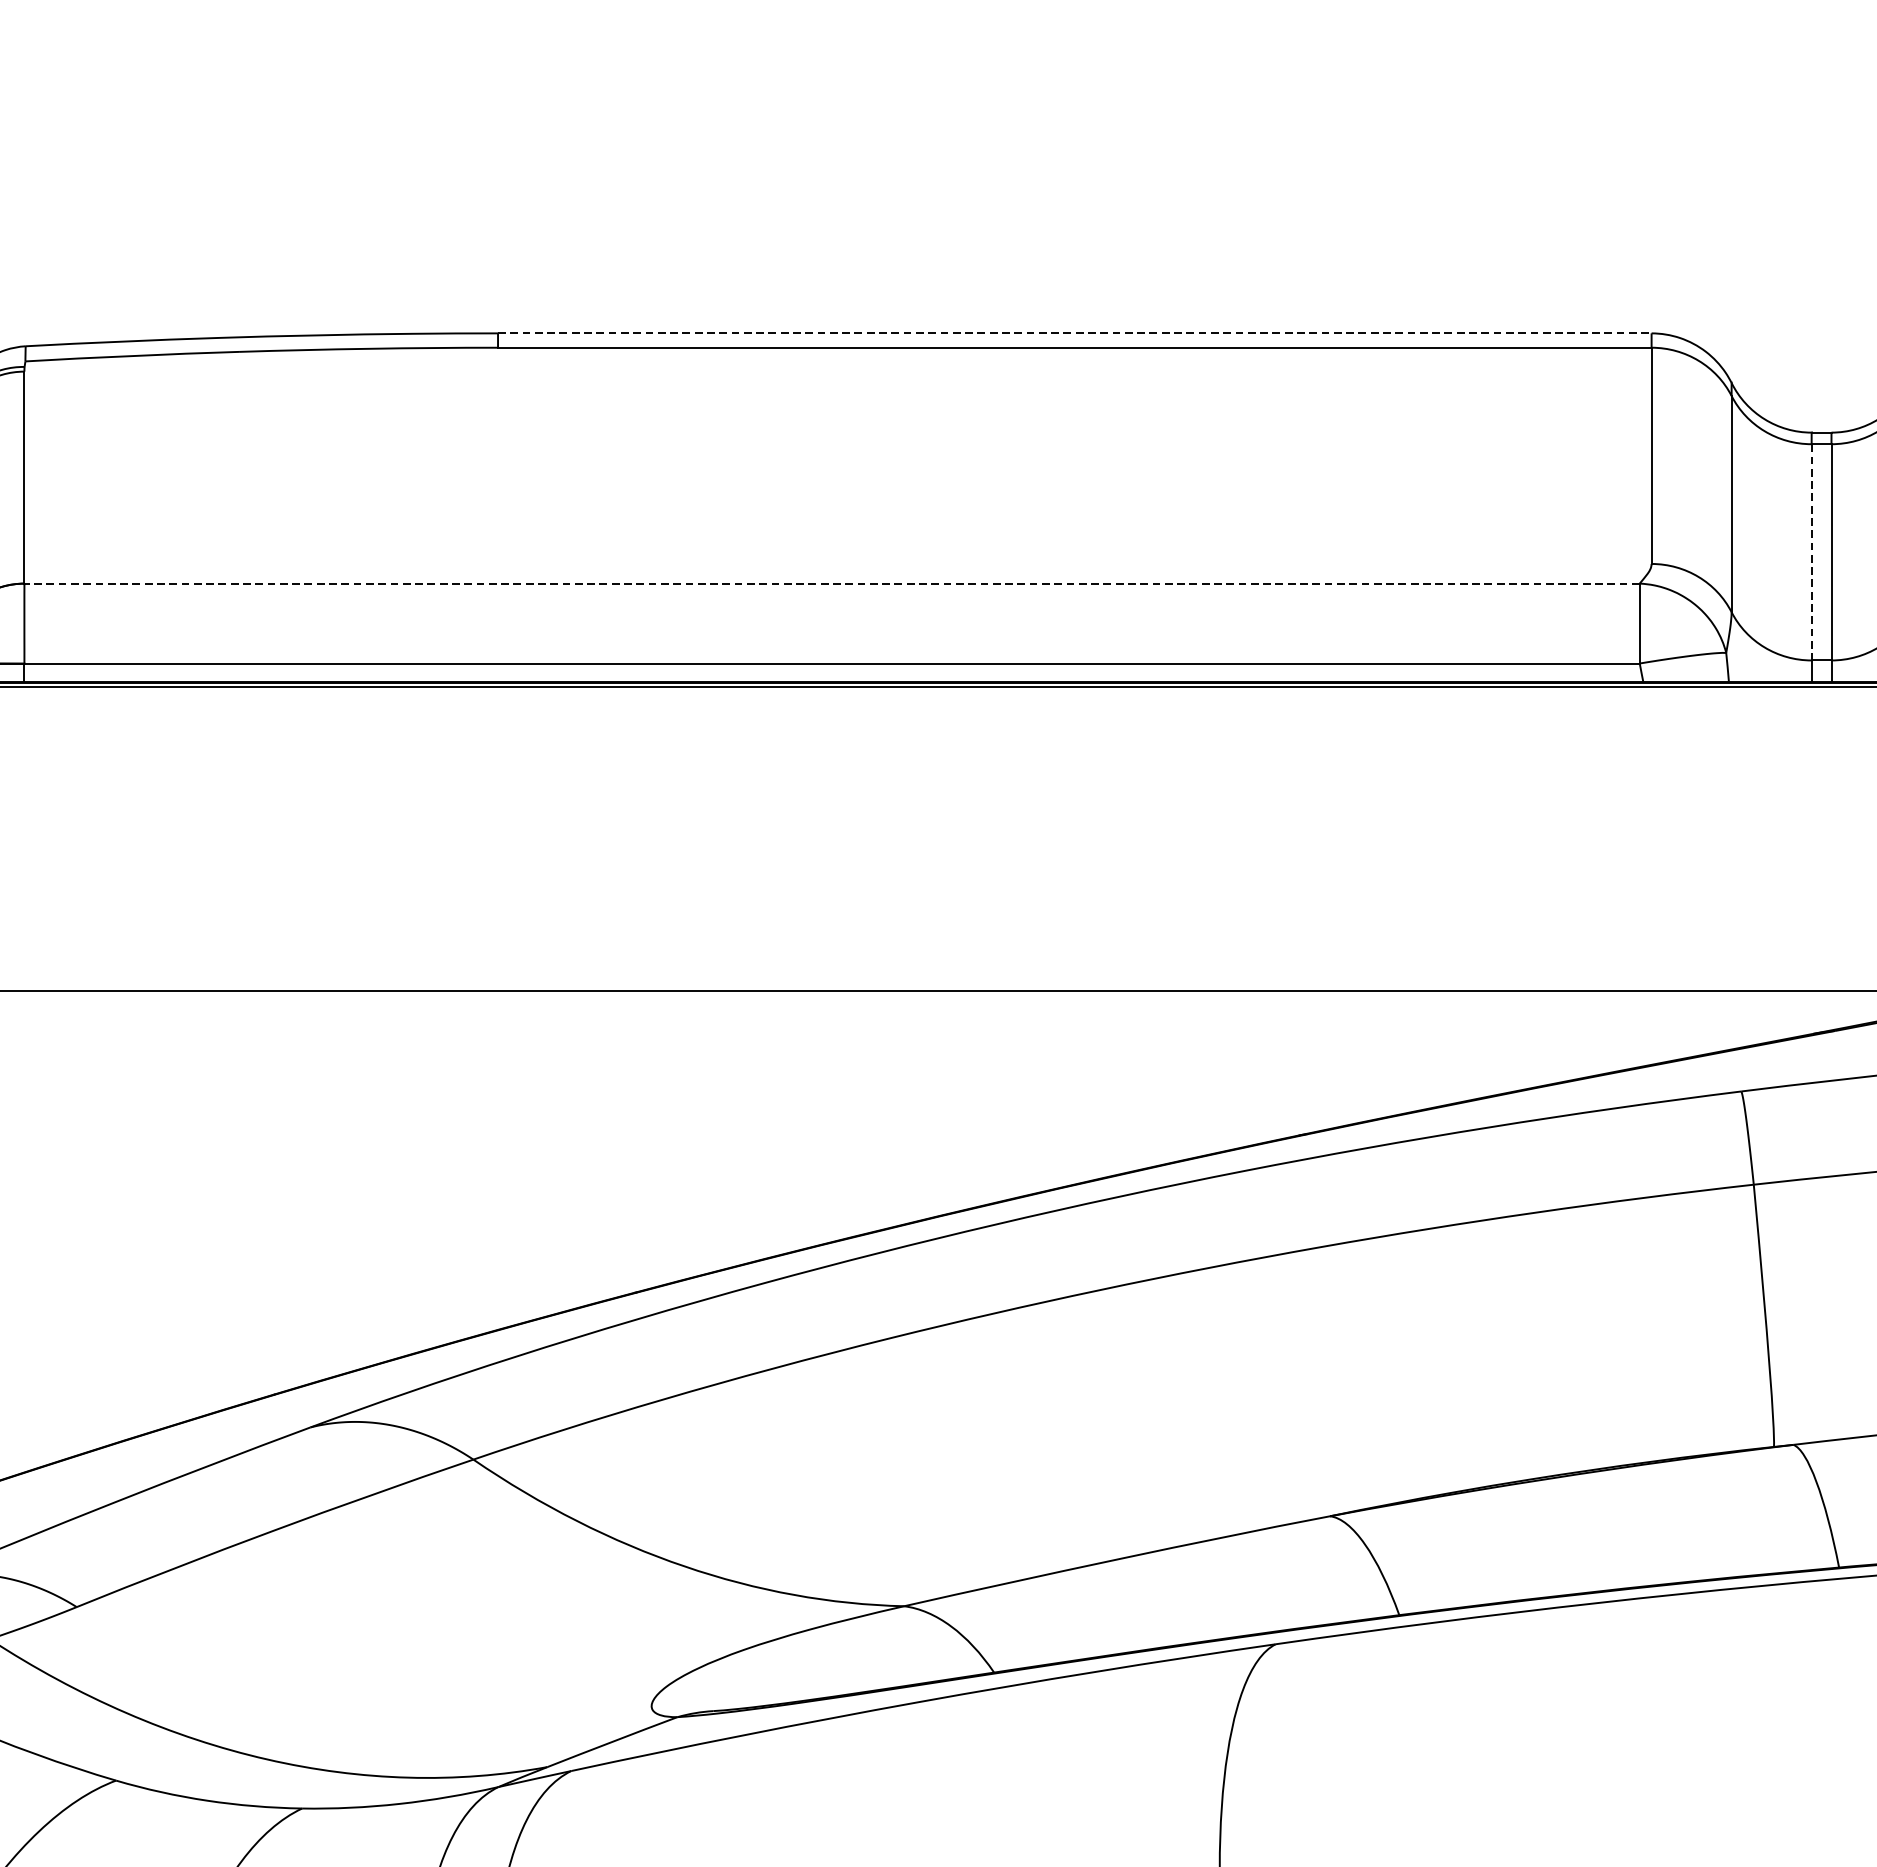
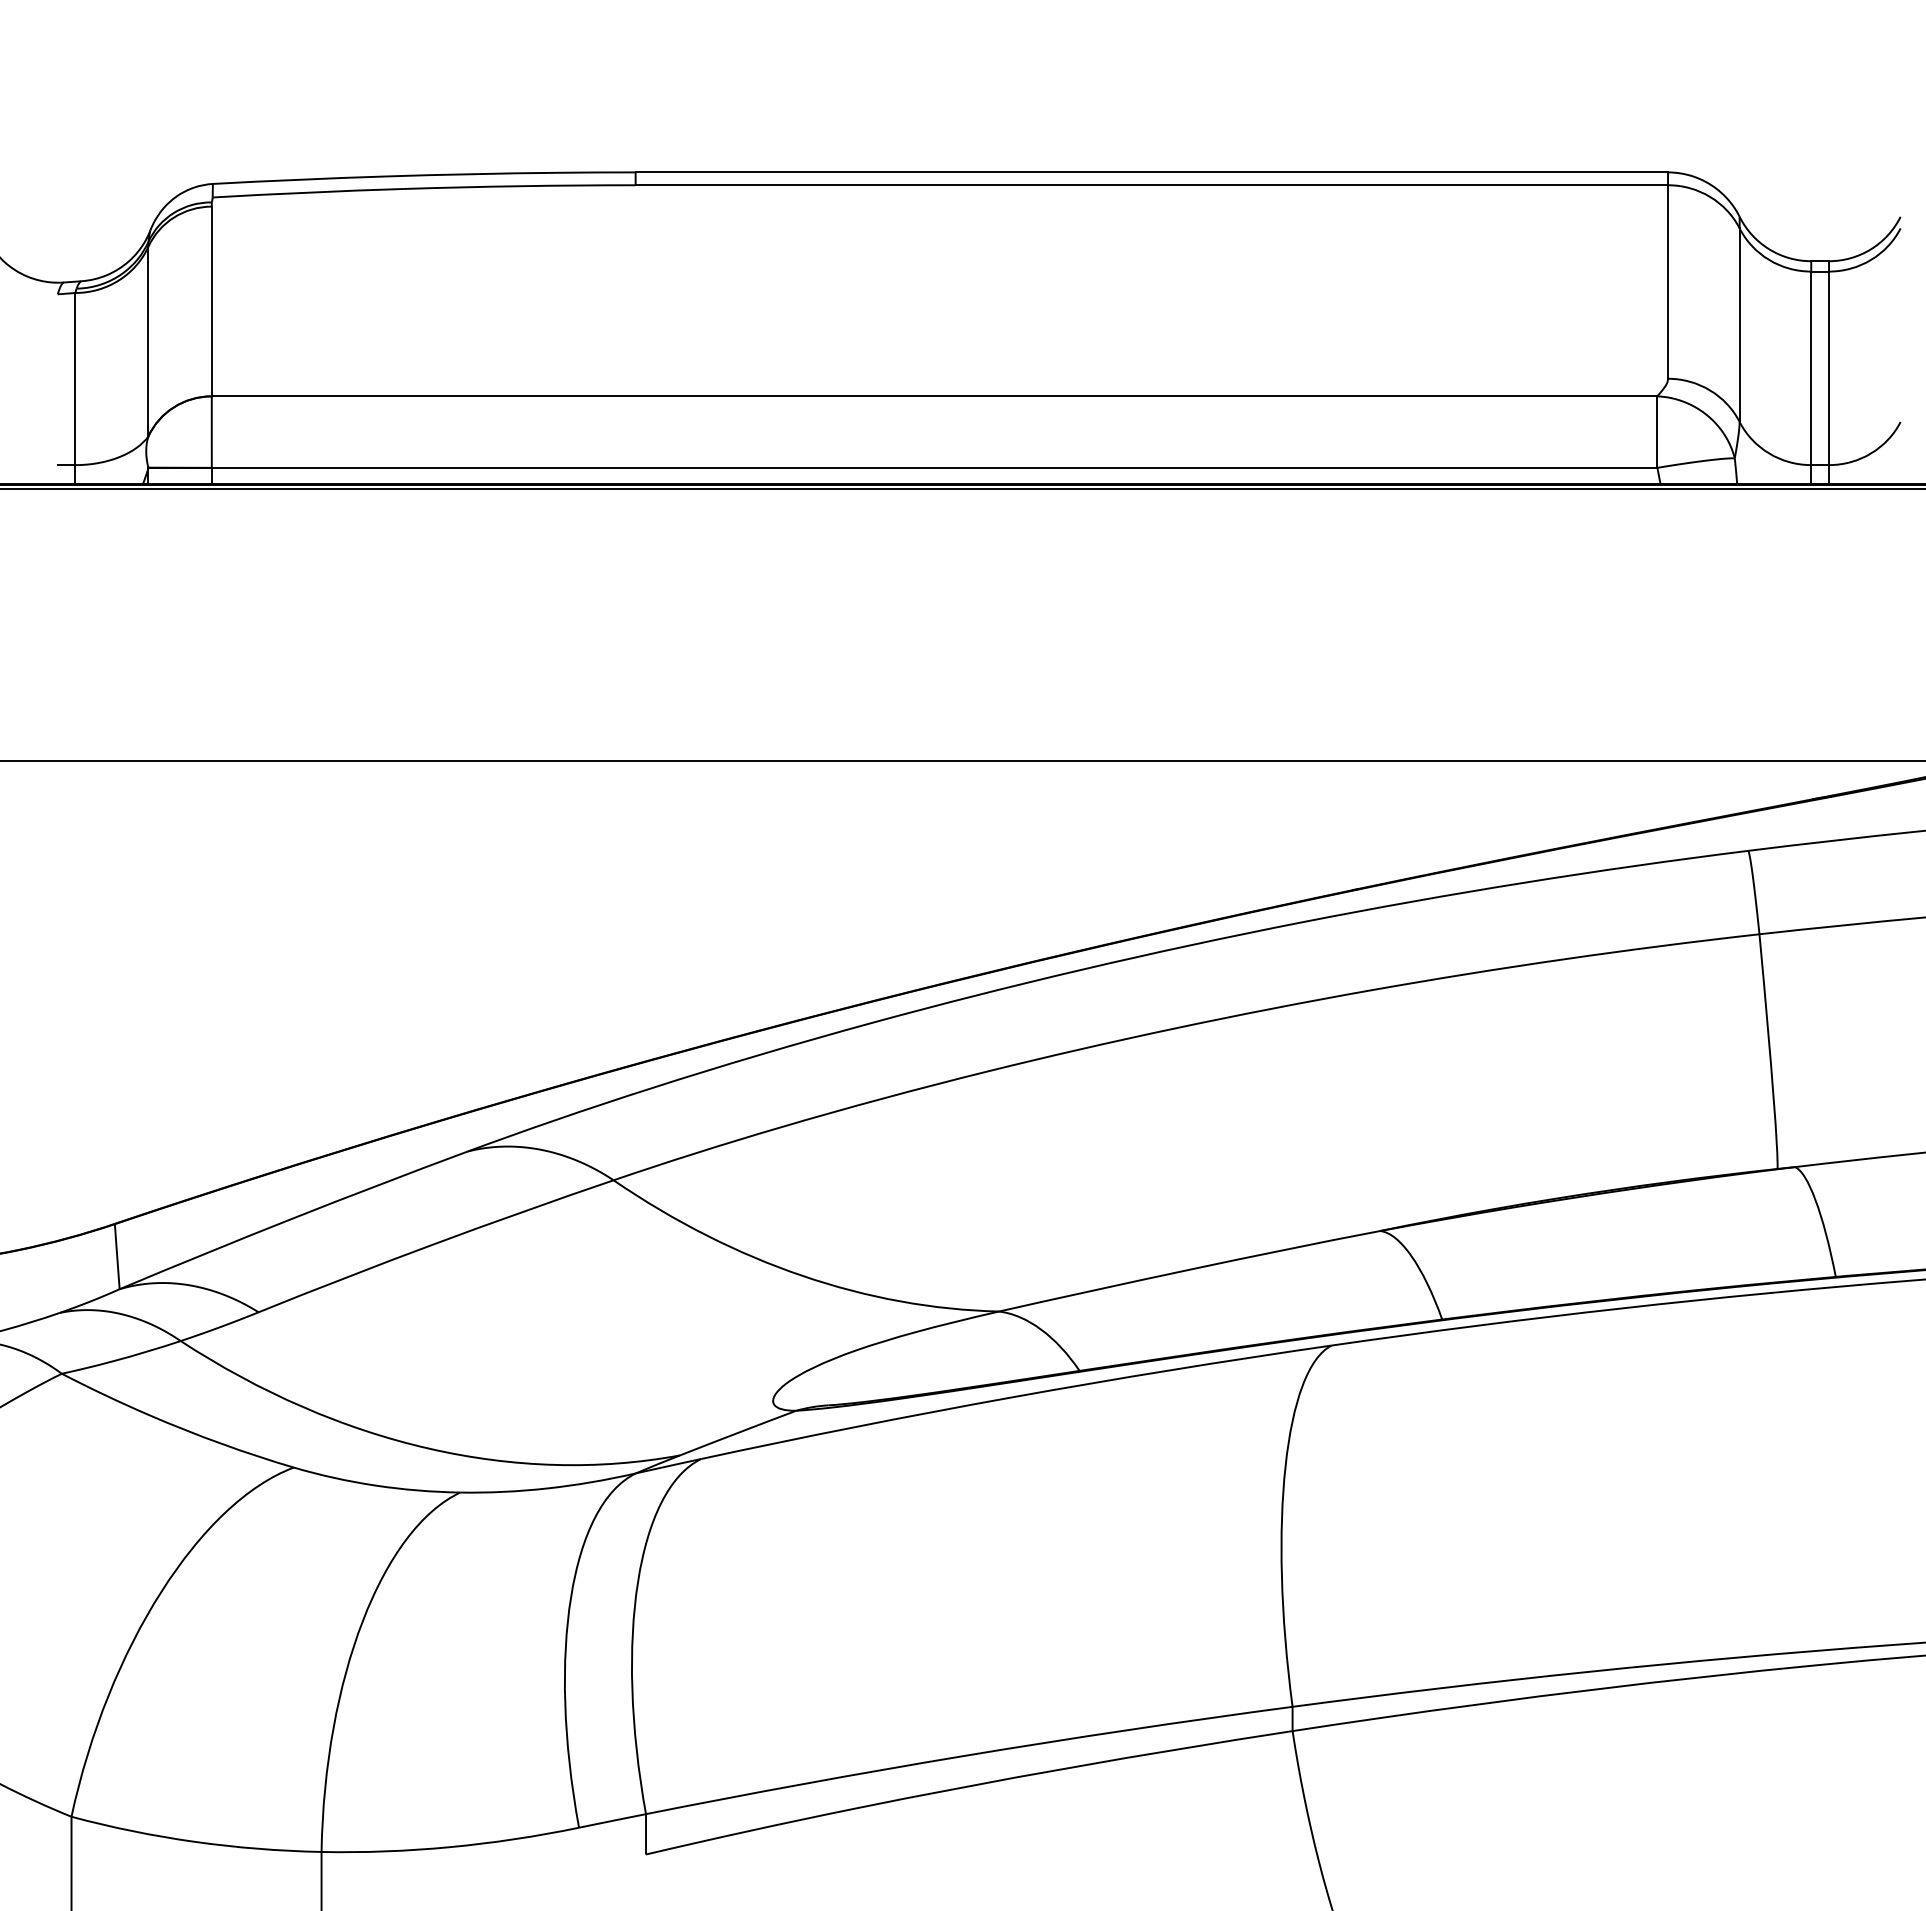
line: (1075, 333) -> (1152, 172), dashed -> solid
line: (1811, 552) -> (1811, 368), dashed -> solid
line: (831, 583) -> (934, 396), dashed -> solid

